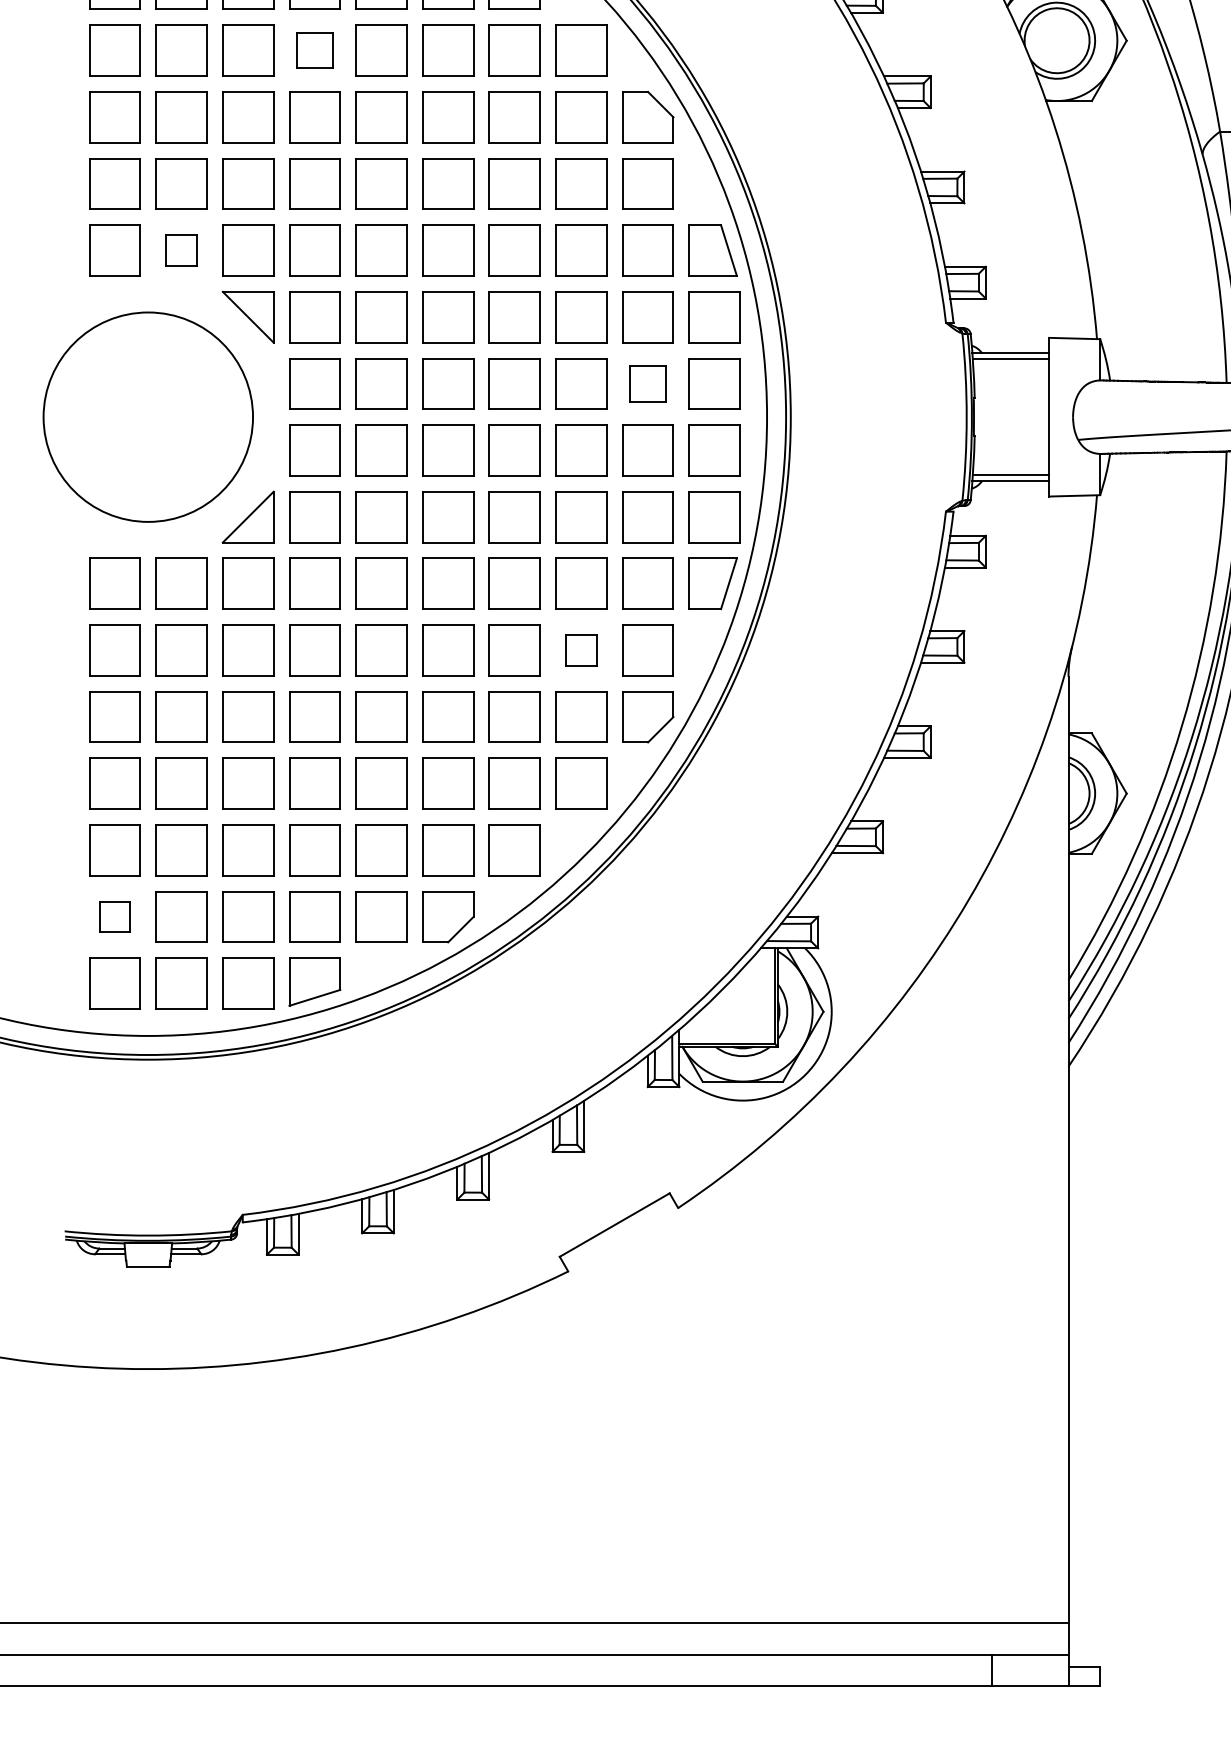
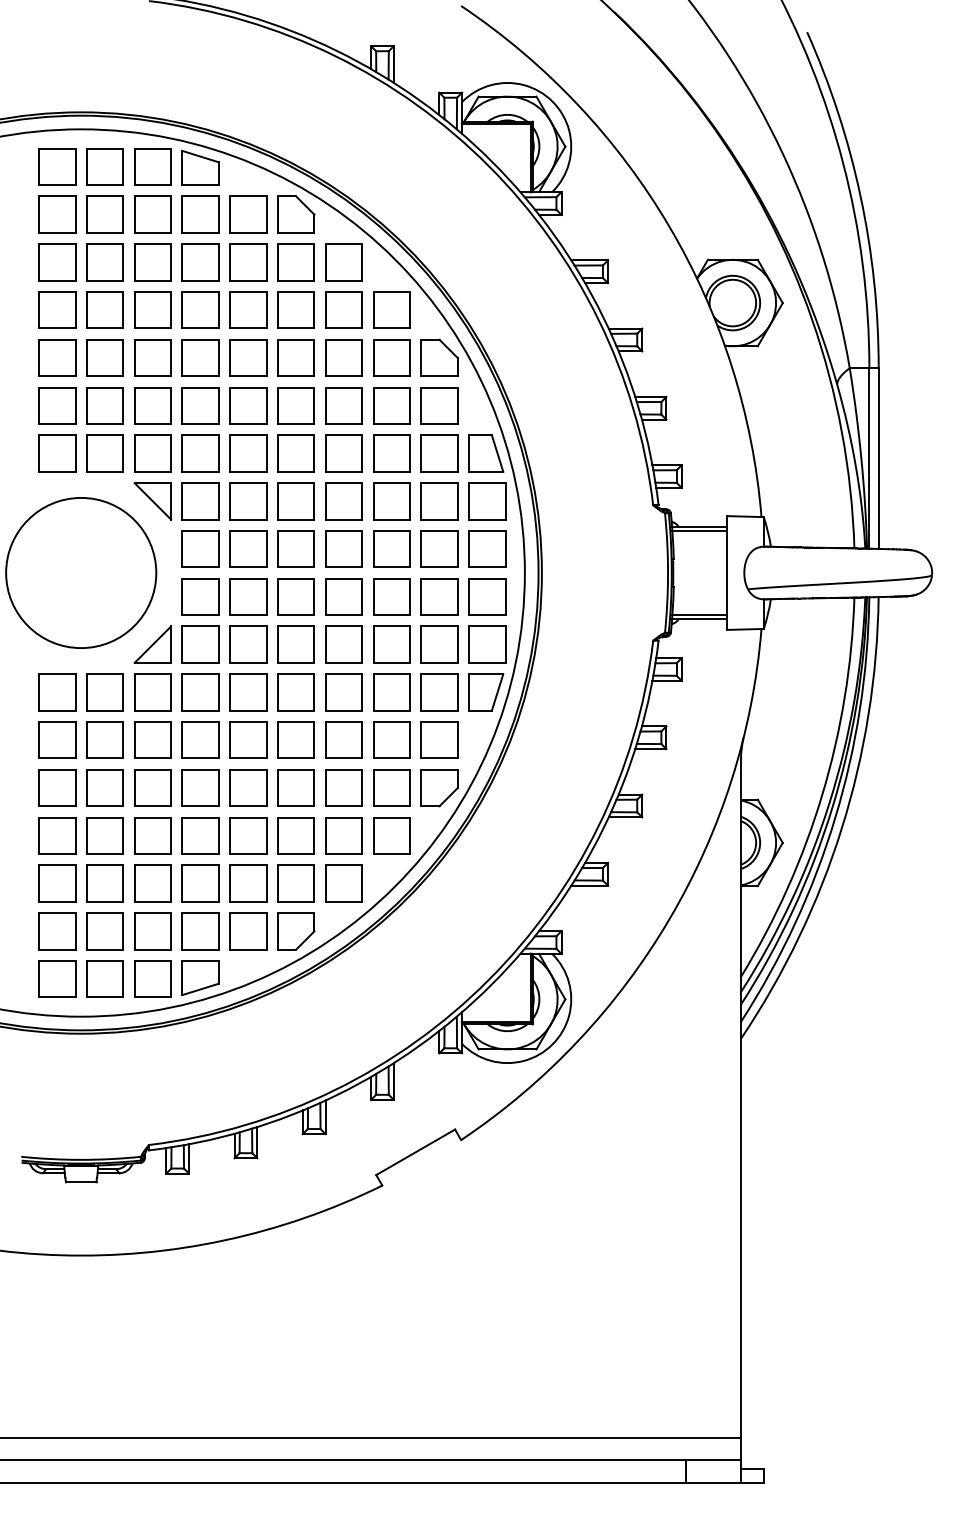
part: (314, 49) -> (200, 309), size x1.43
part: (180, 250) -> (104, 453), size x1.67
part: (647, 382) -> (439, 548), size x1.43
part: (581, 649) -> (391, 739), size x1.67
part: (115, 917) -> (57, 931), size x1.67

